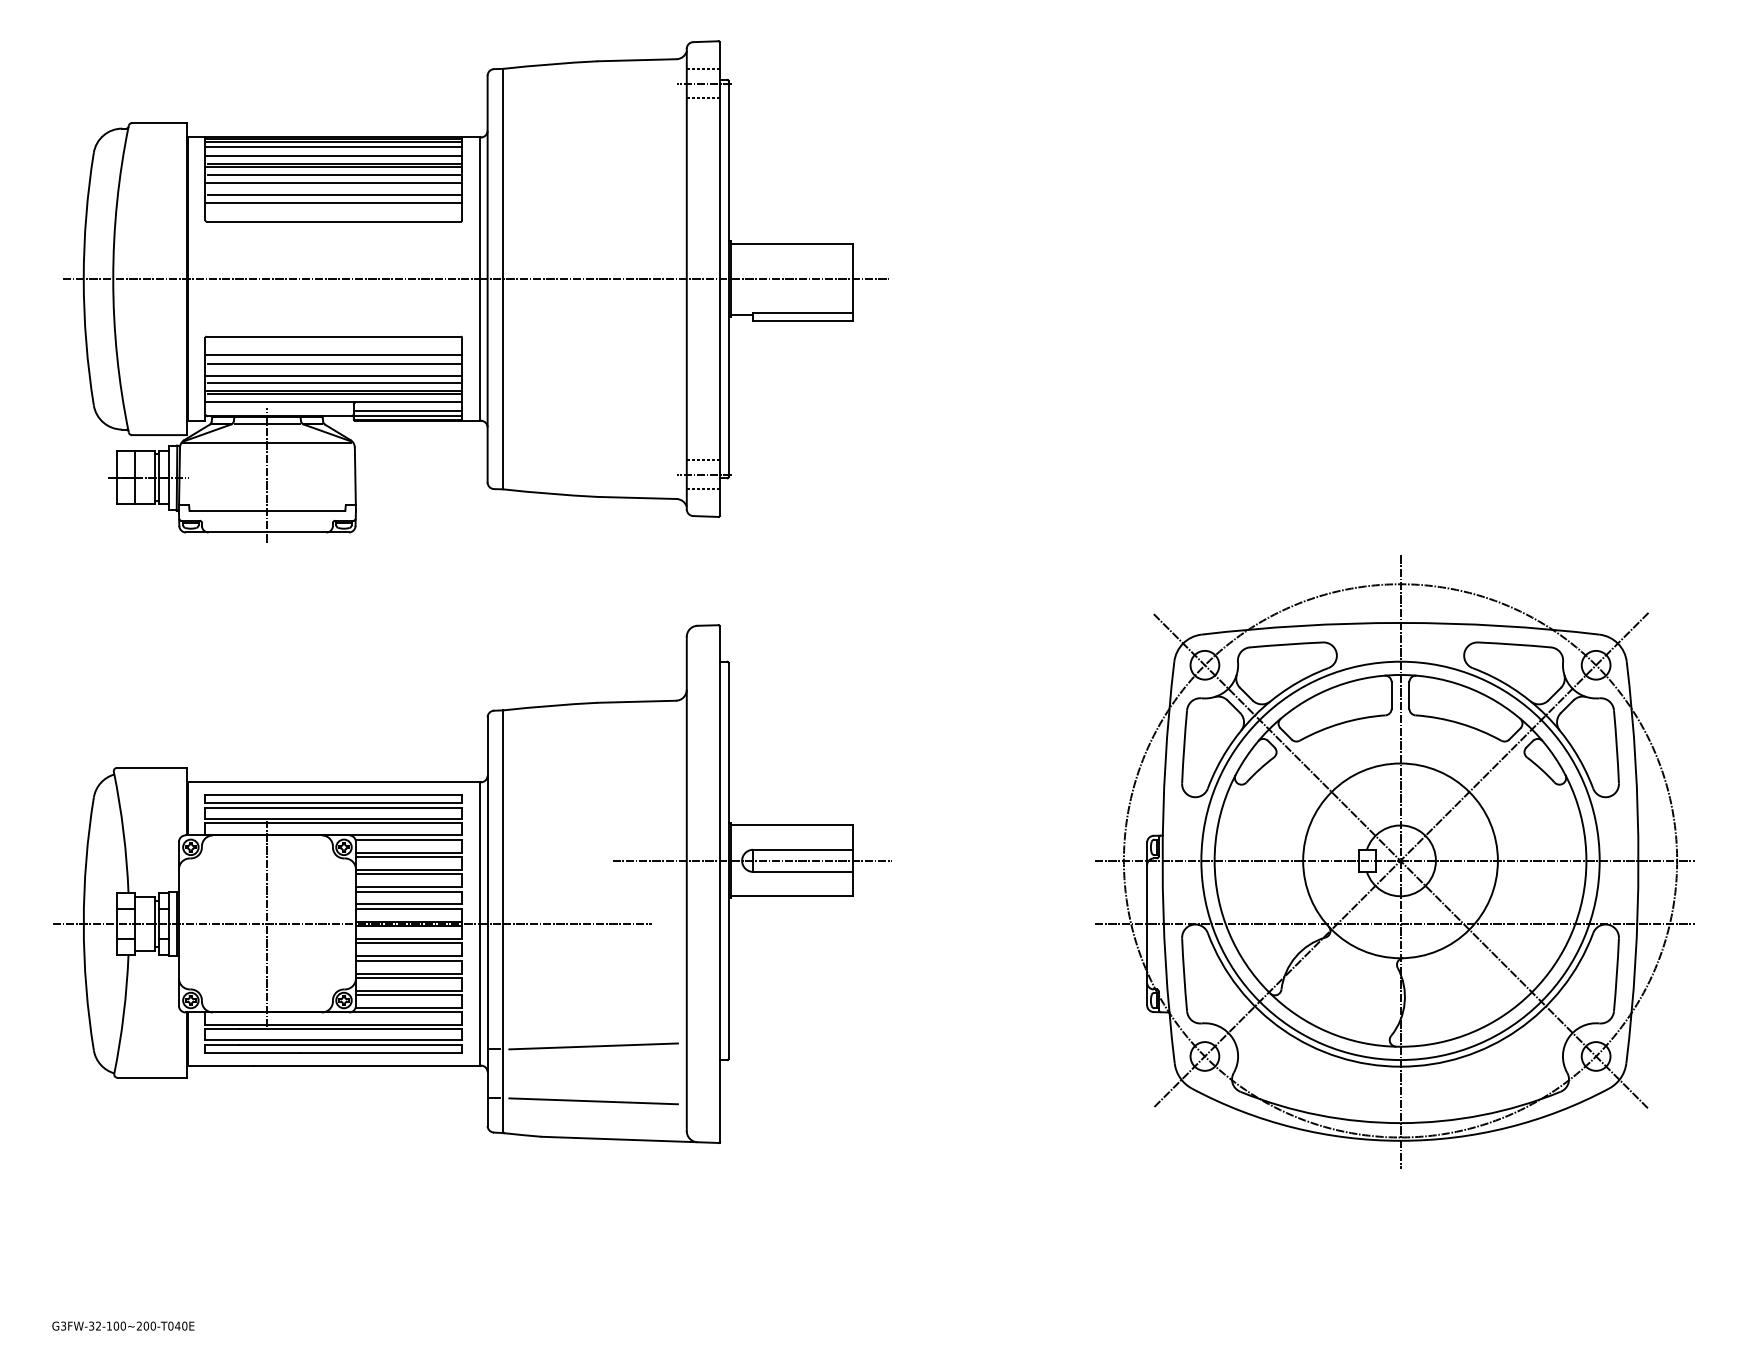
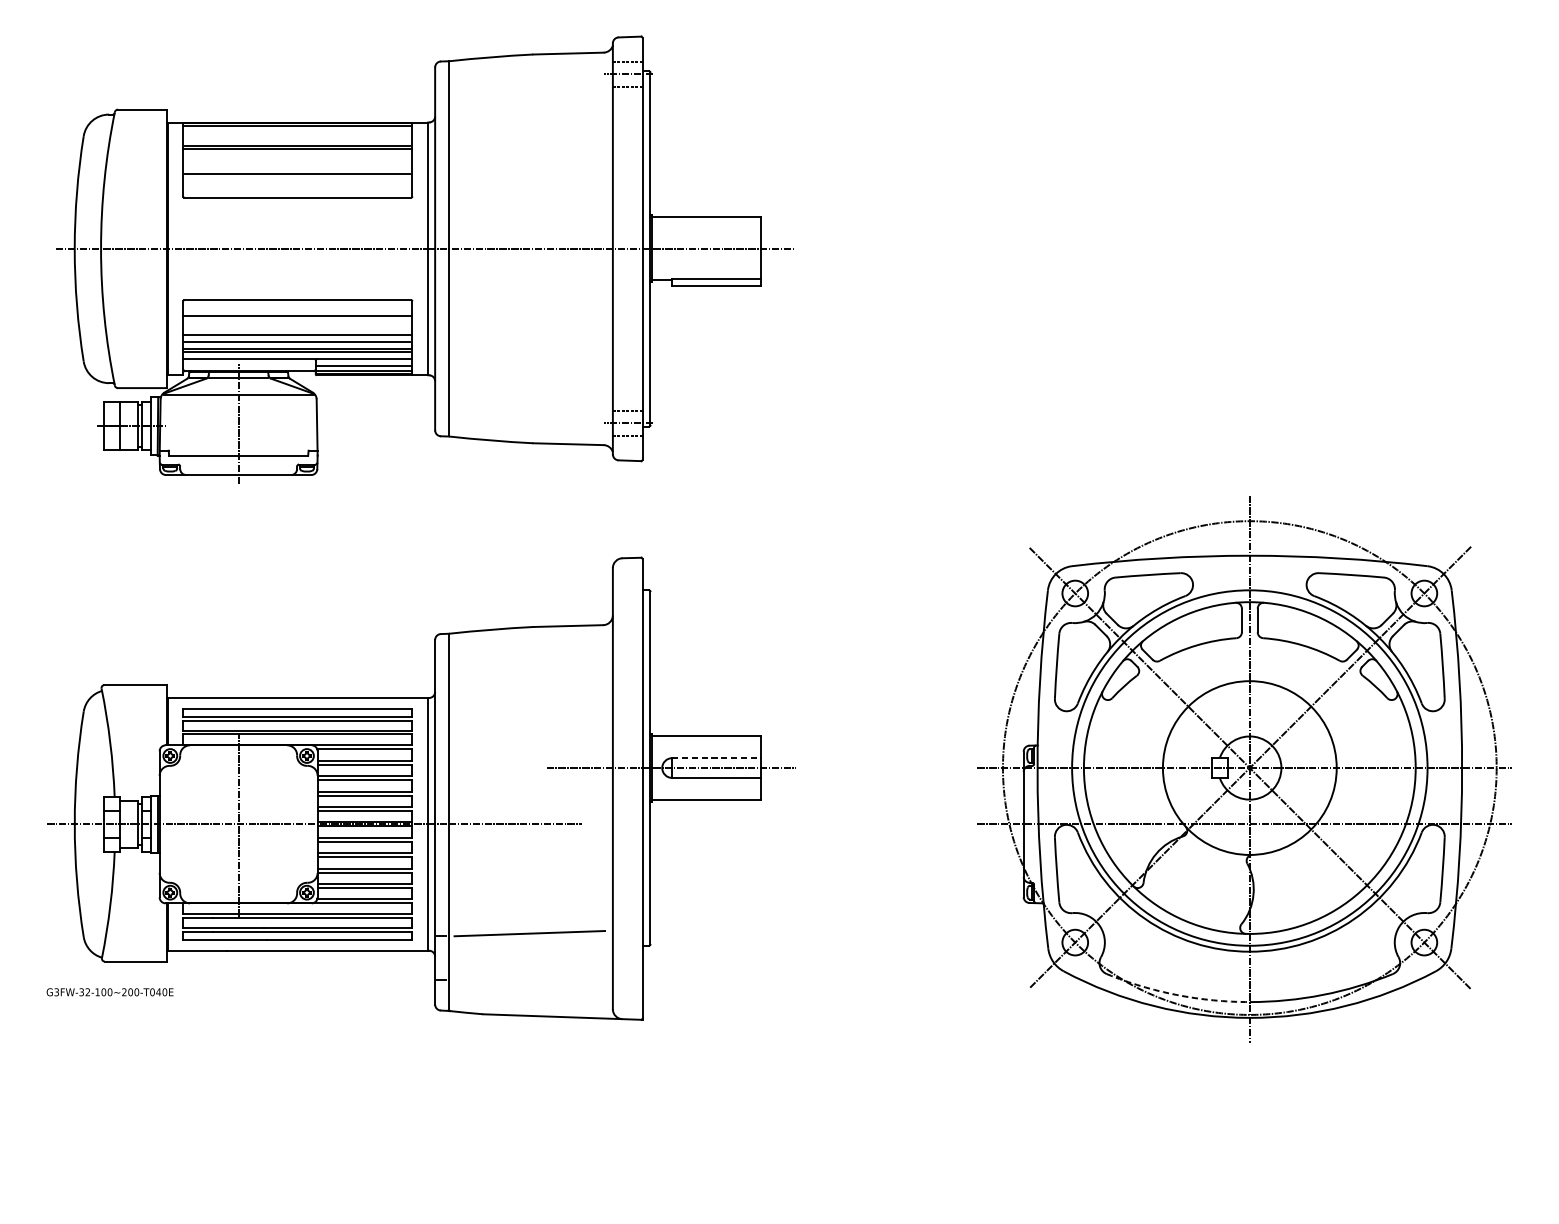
line: (333, 147) -> (297, 131), removed
line: (333, 155) -> (297, 138), removed
line: (333, 175) -> (297, 156), removed
line: (333, 182) -> (297, 162), removed
line: (333, 203) -> (297, 181), removed
line: (333, 363) -> (297, 324), removed
line: (802, 849) -> (716, 757), solid -> dashed
line: (593, 1101) -> (529, 982), removed
arc: (1318, 1115) -> (1176, 995), solid -> dashed
text: (123, 1325) -> (110, 991), moved

